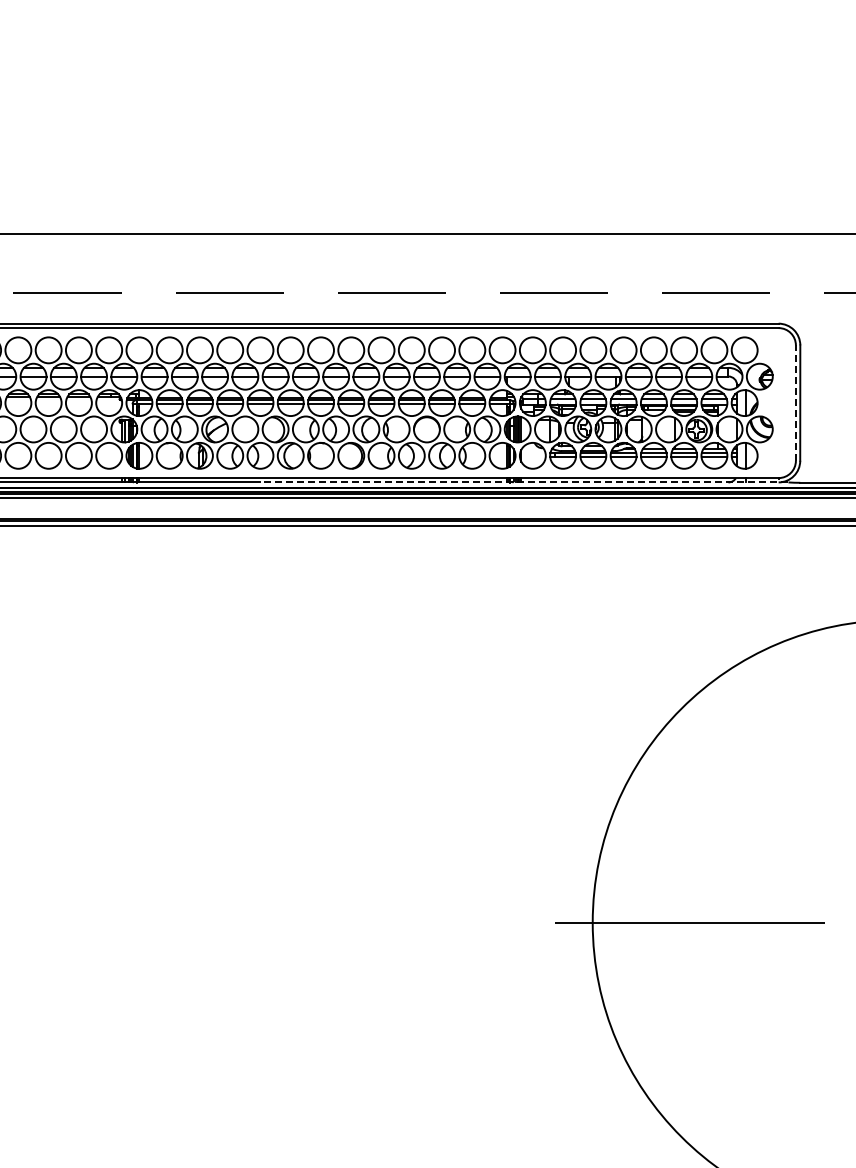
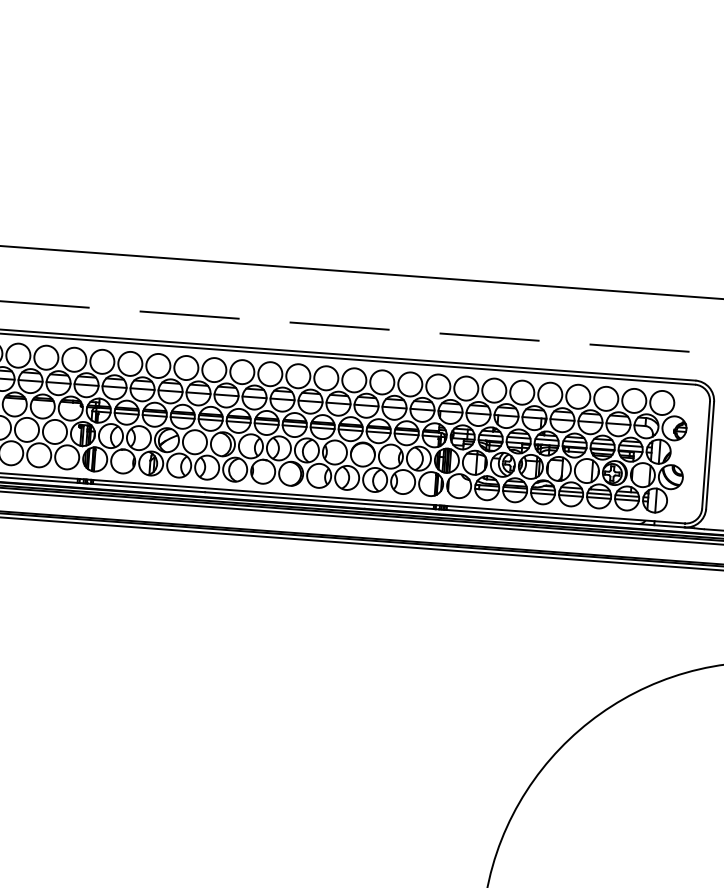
line: (795, 403) -> (705, 455), dashed -> solid
line: (523, 482) -> (448, 510), dashed -> solid

